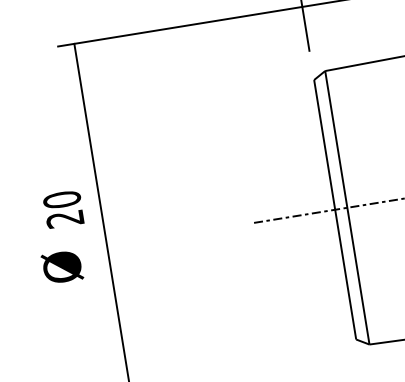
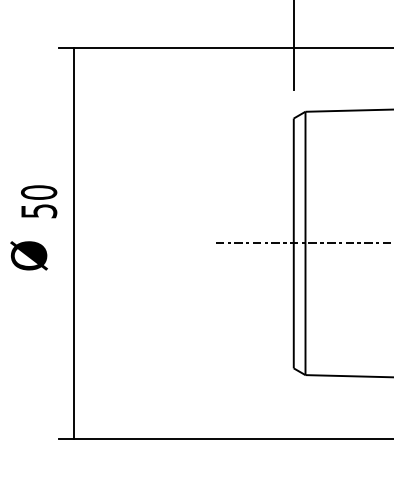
text: (65, 219) -> (39, 211), 20 -> 50

